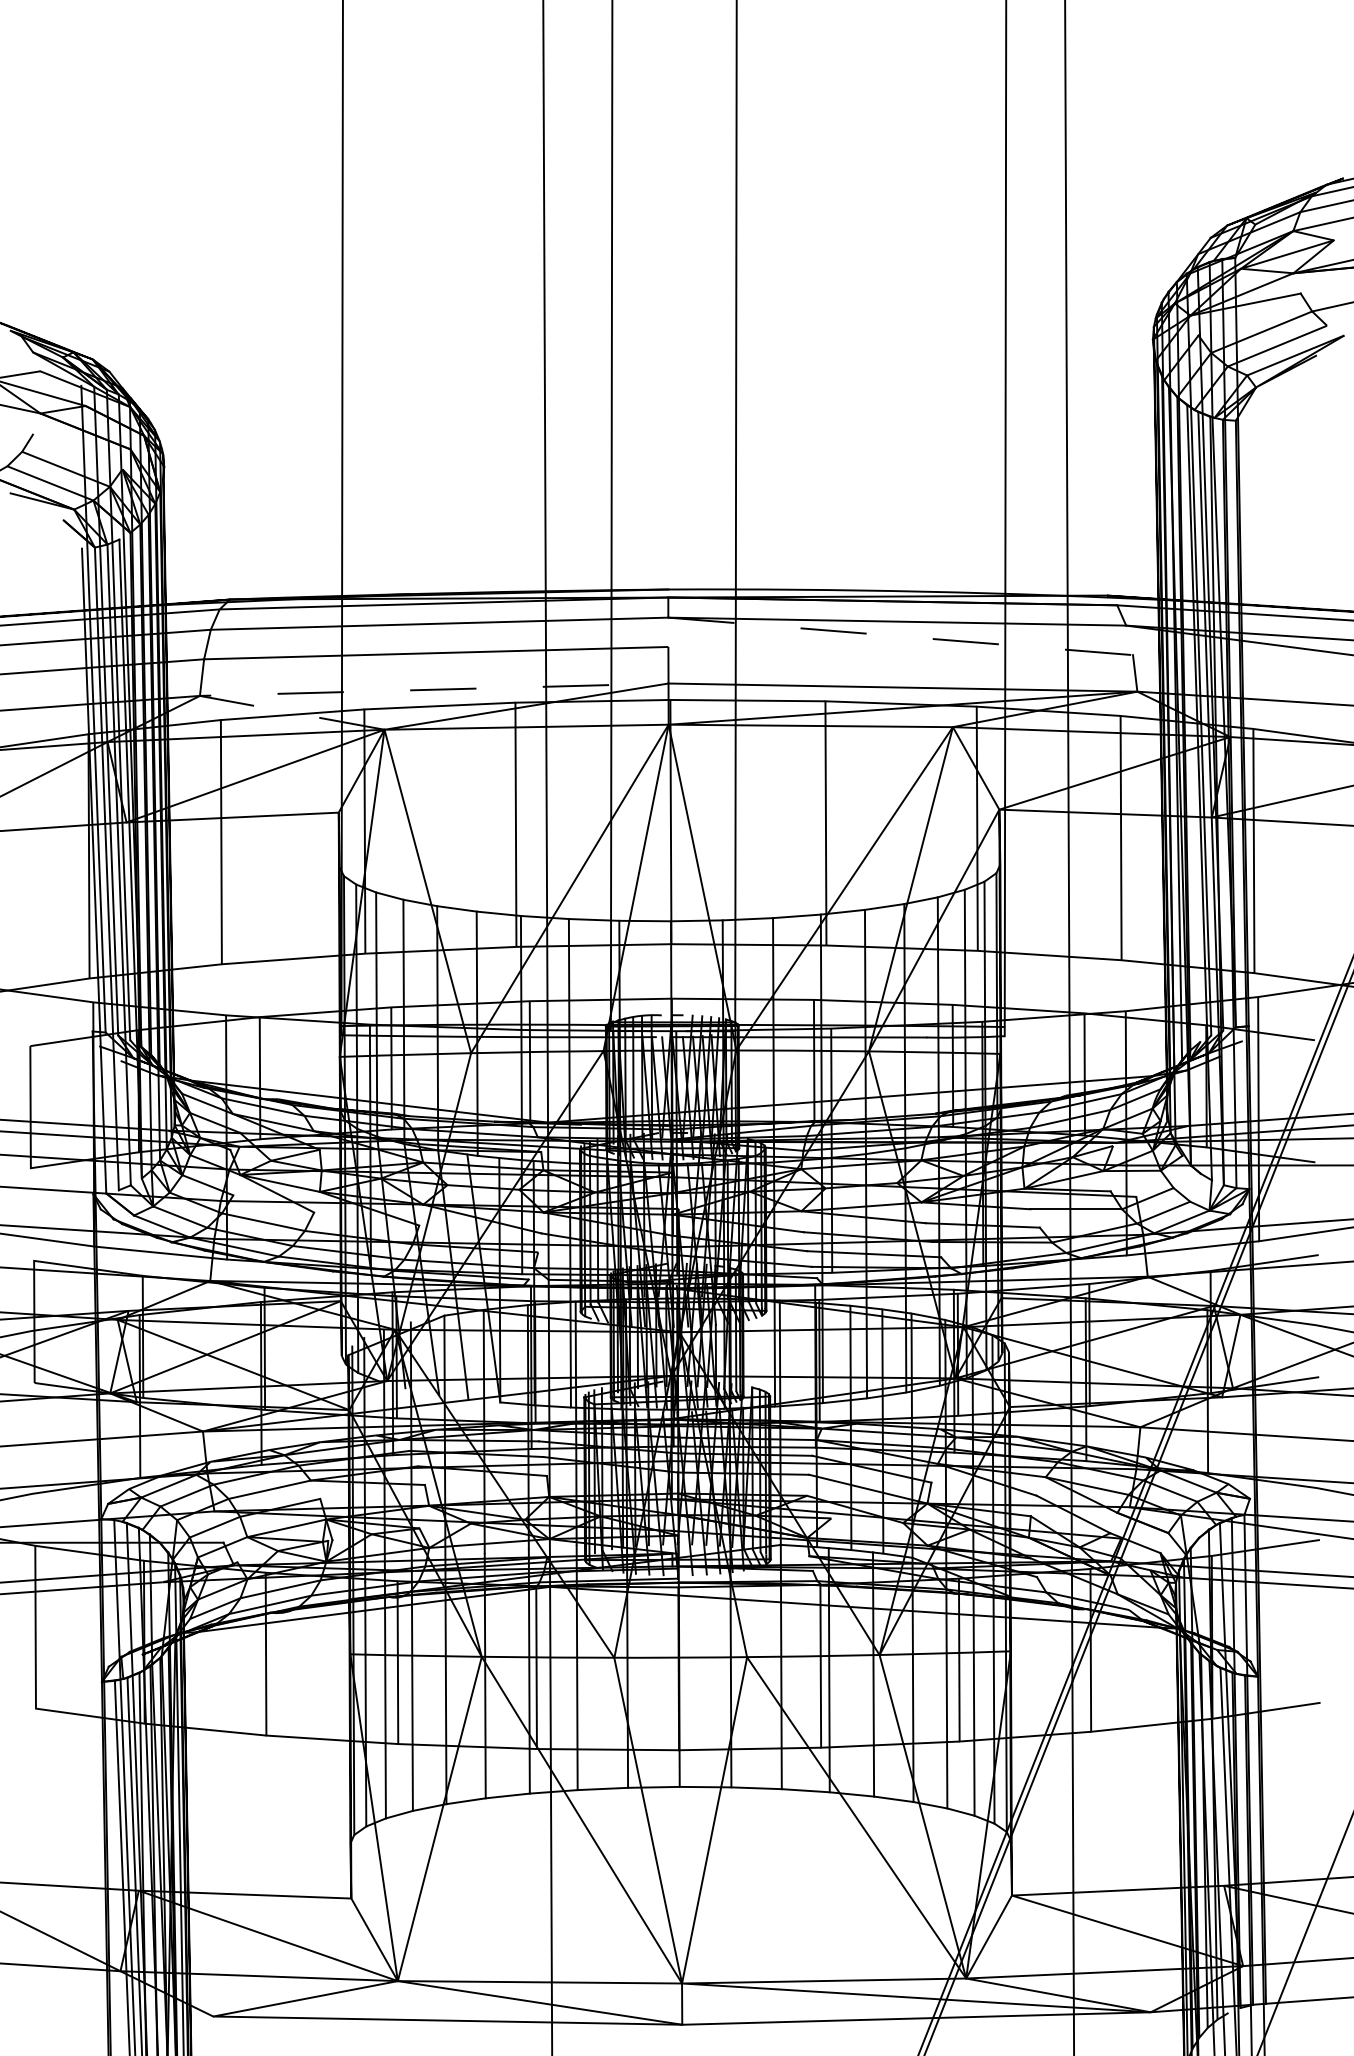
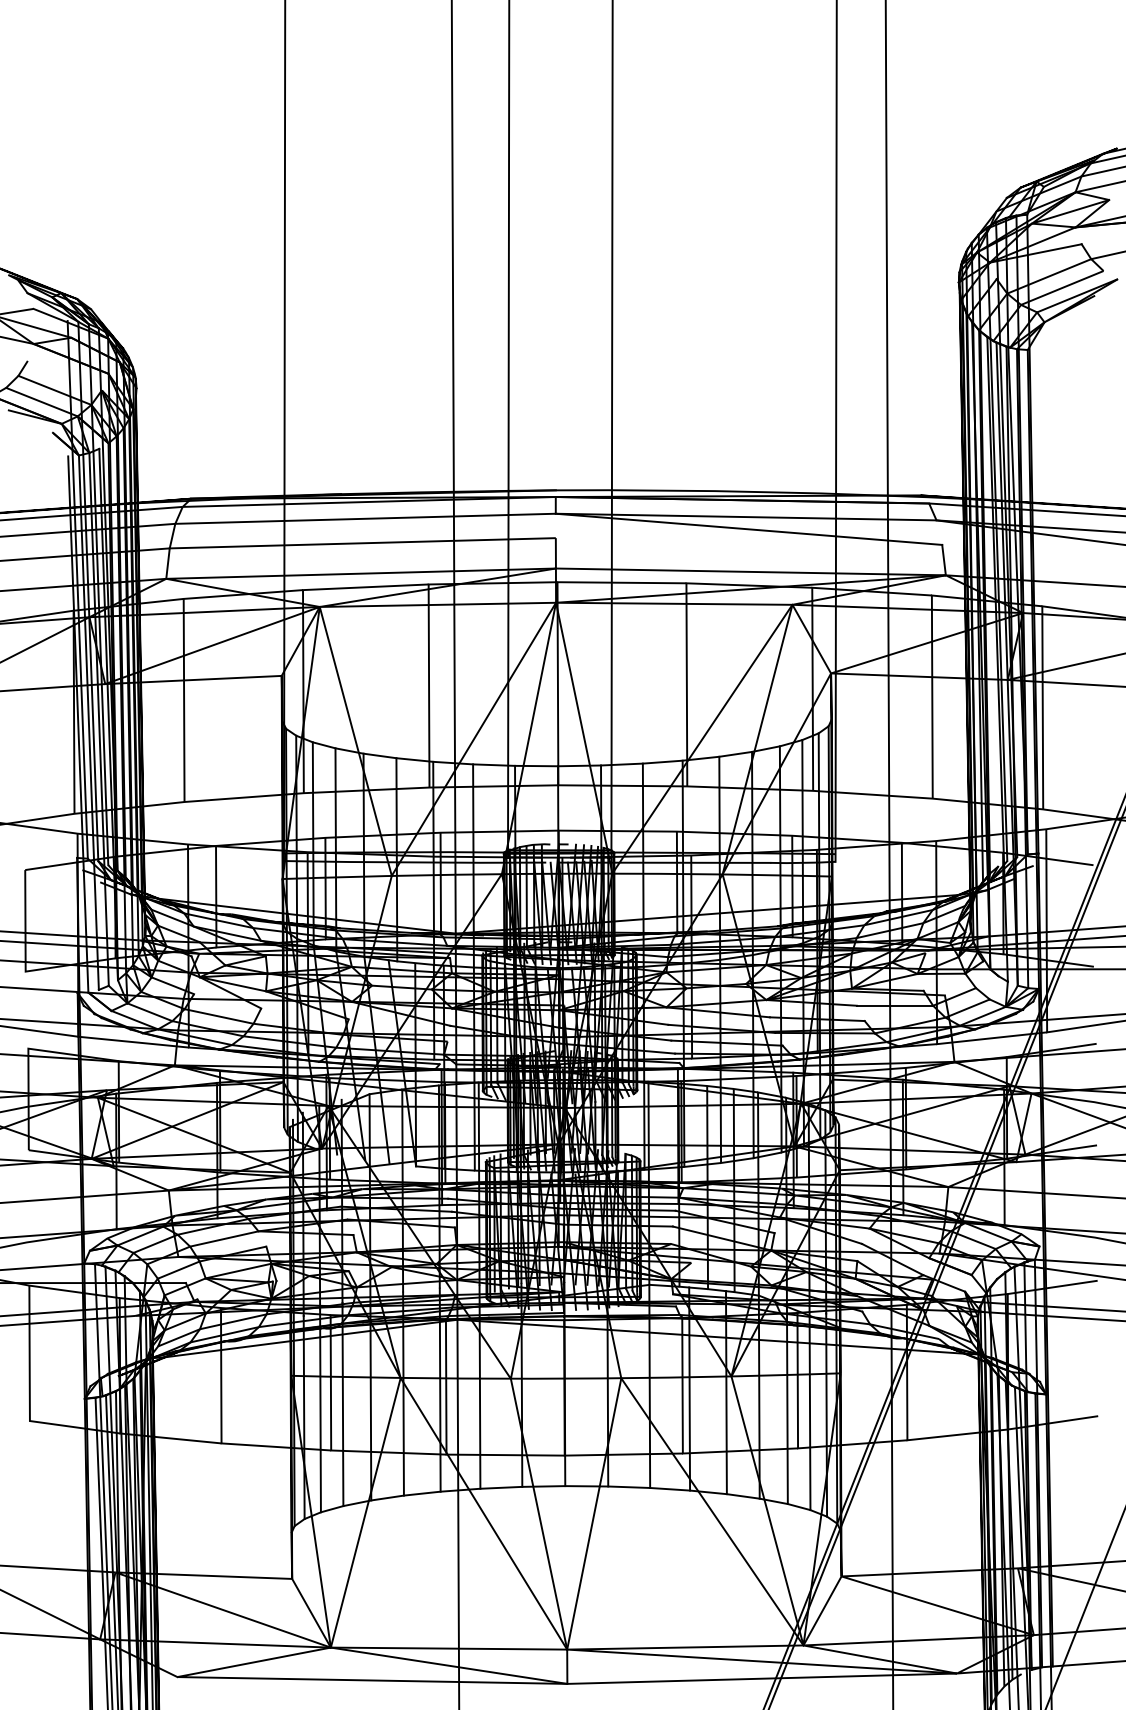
line: (901, 636) -> (749, 529), dashed -> solid
line: (339, 692) -> (282, 575), dashed -> solid

